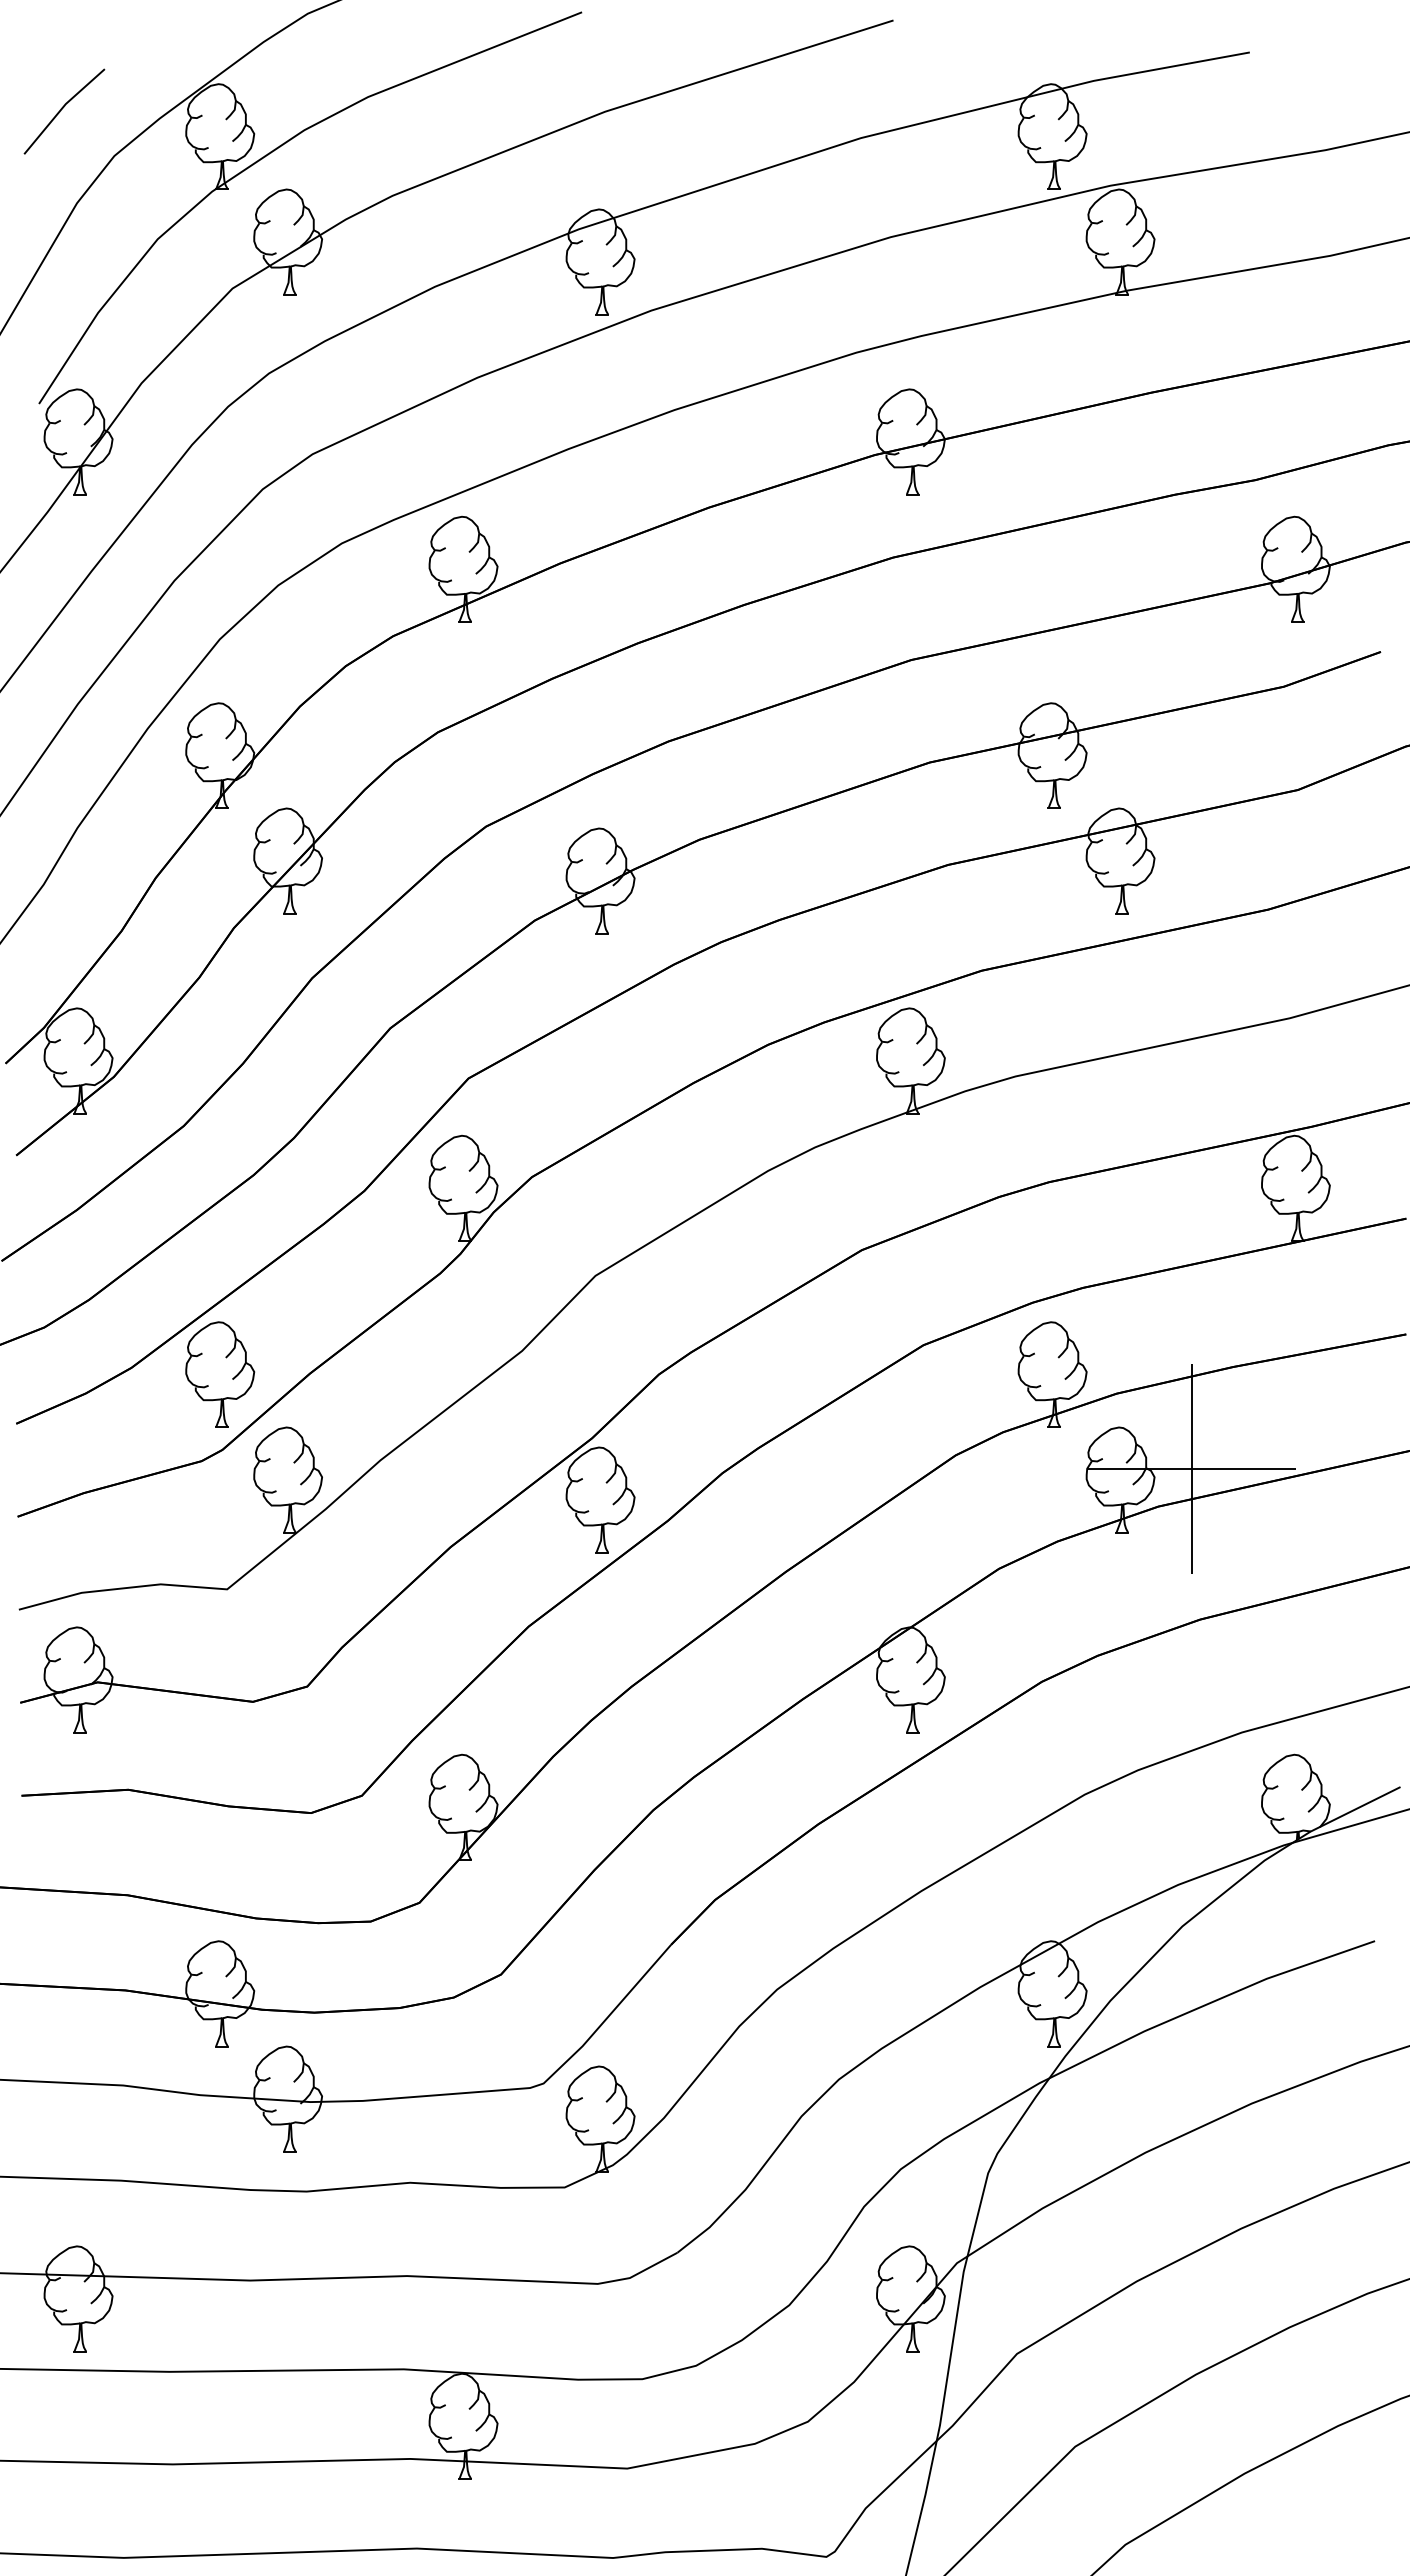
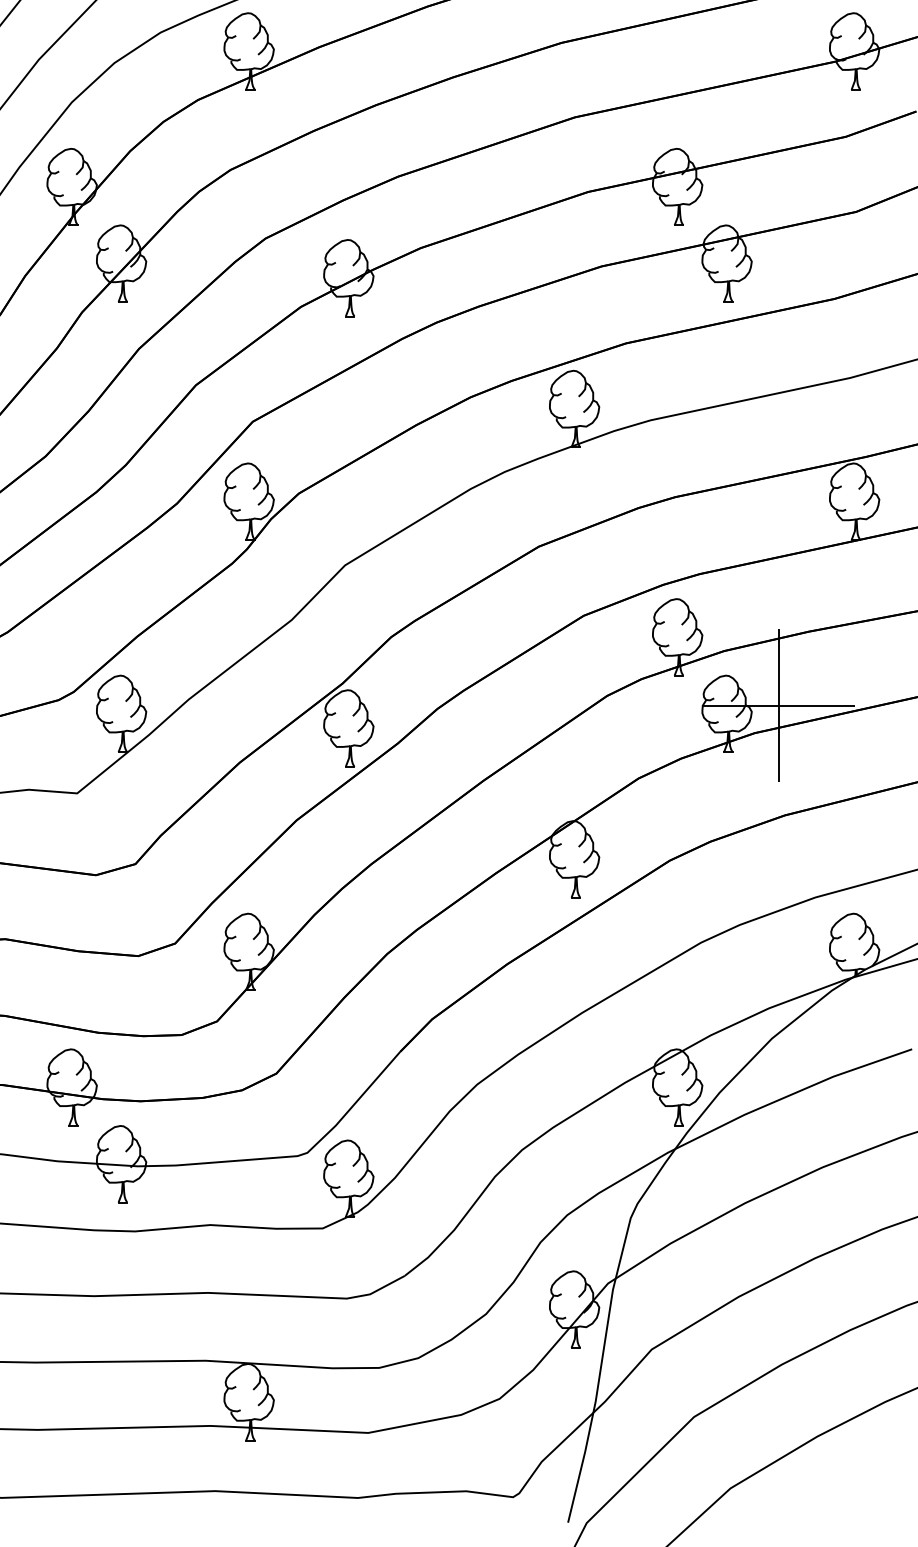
part: (220, 1374) -> (72, 637), removed

